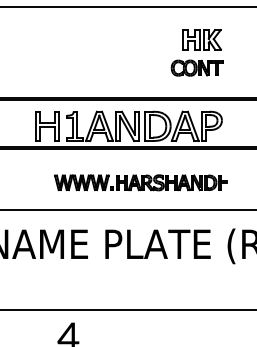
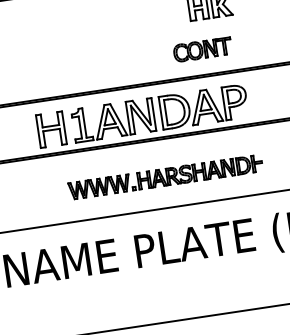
part: (196, 67) -> (201, 49), moved

